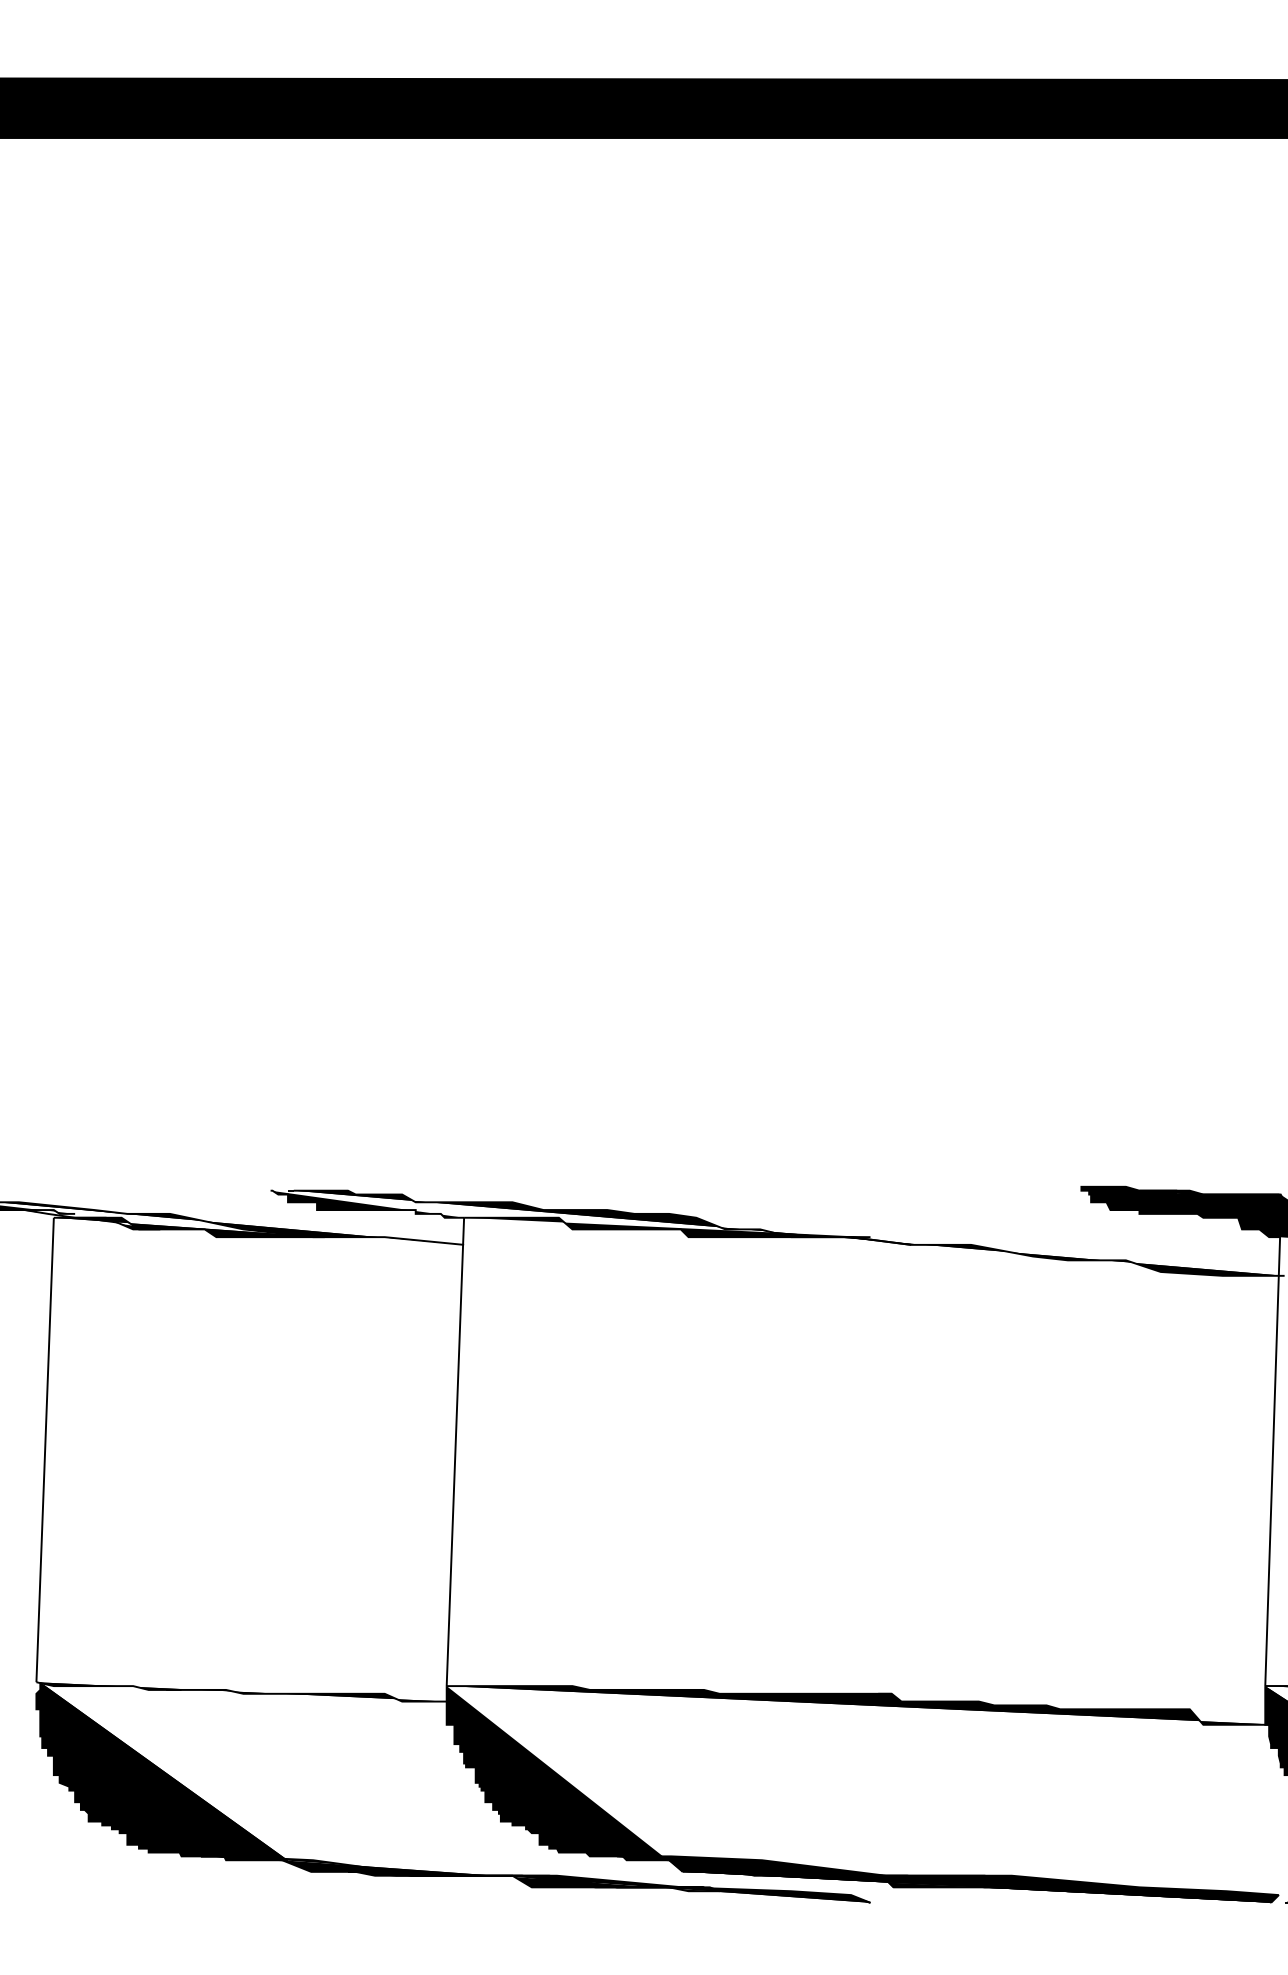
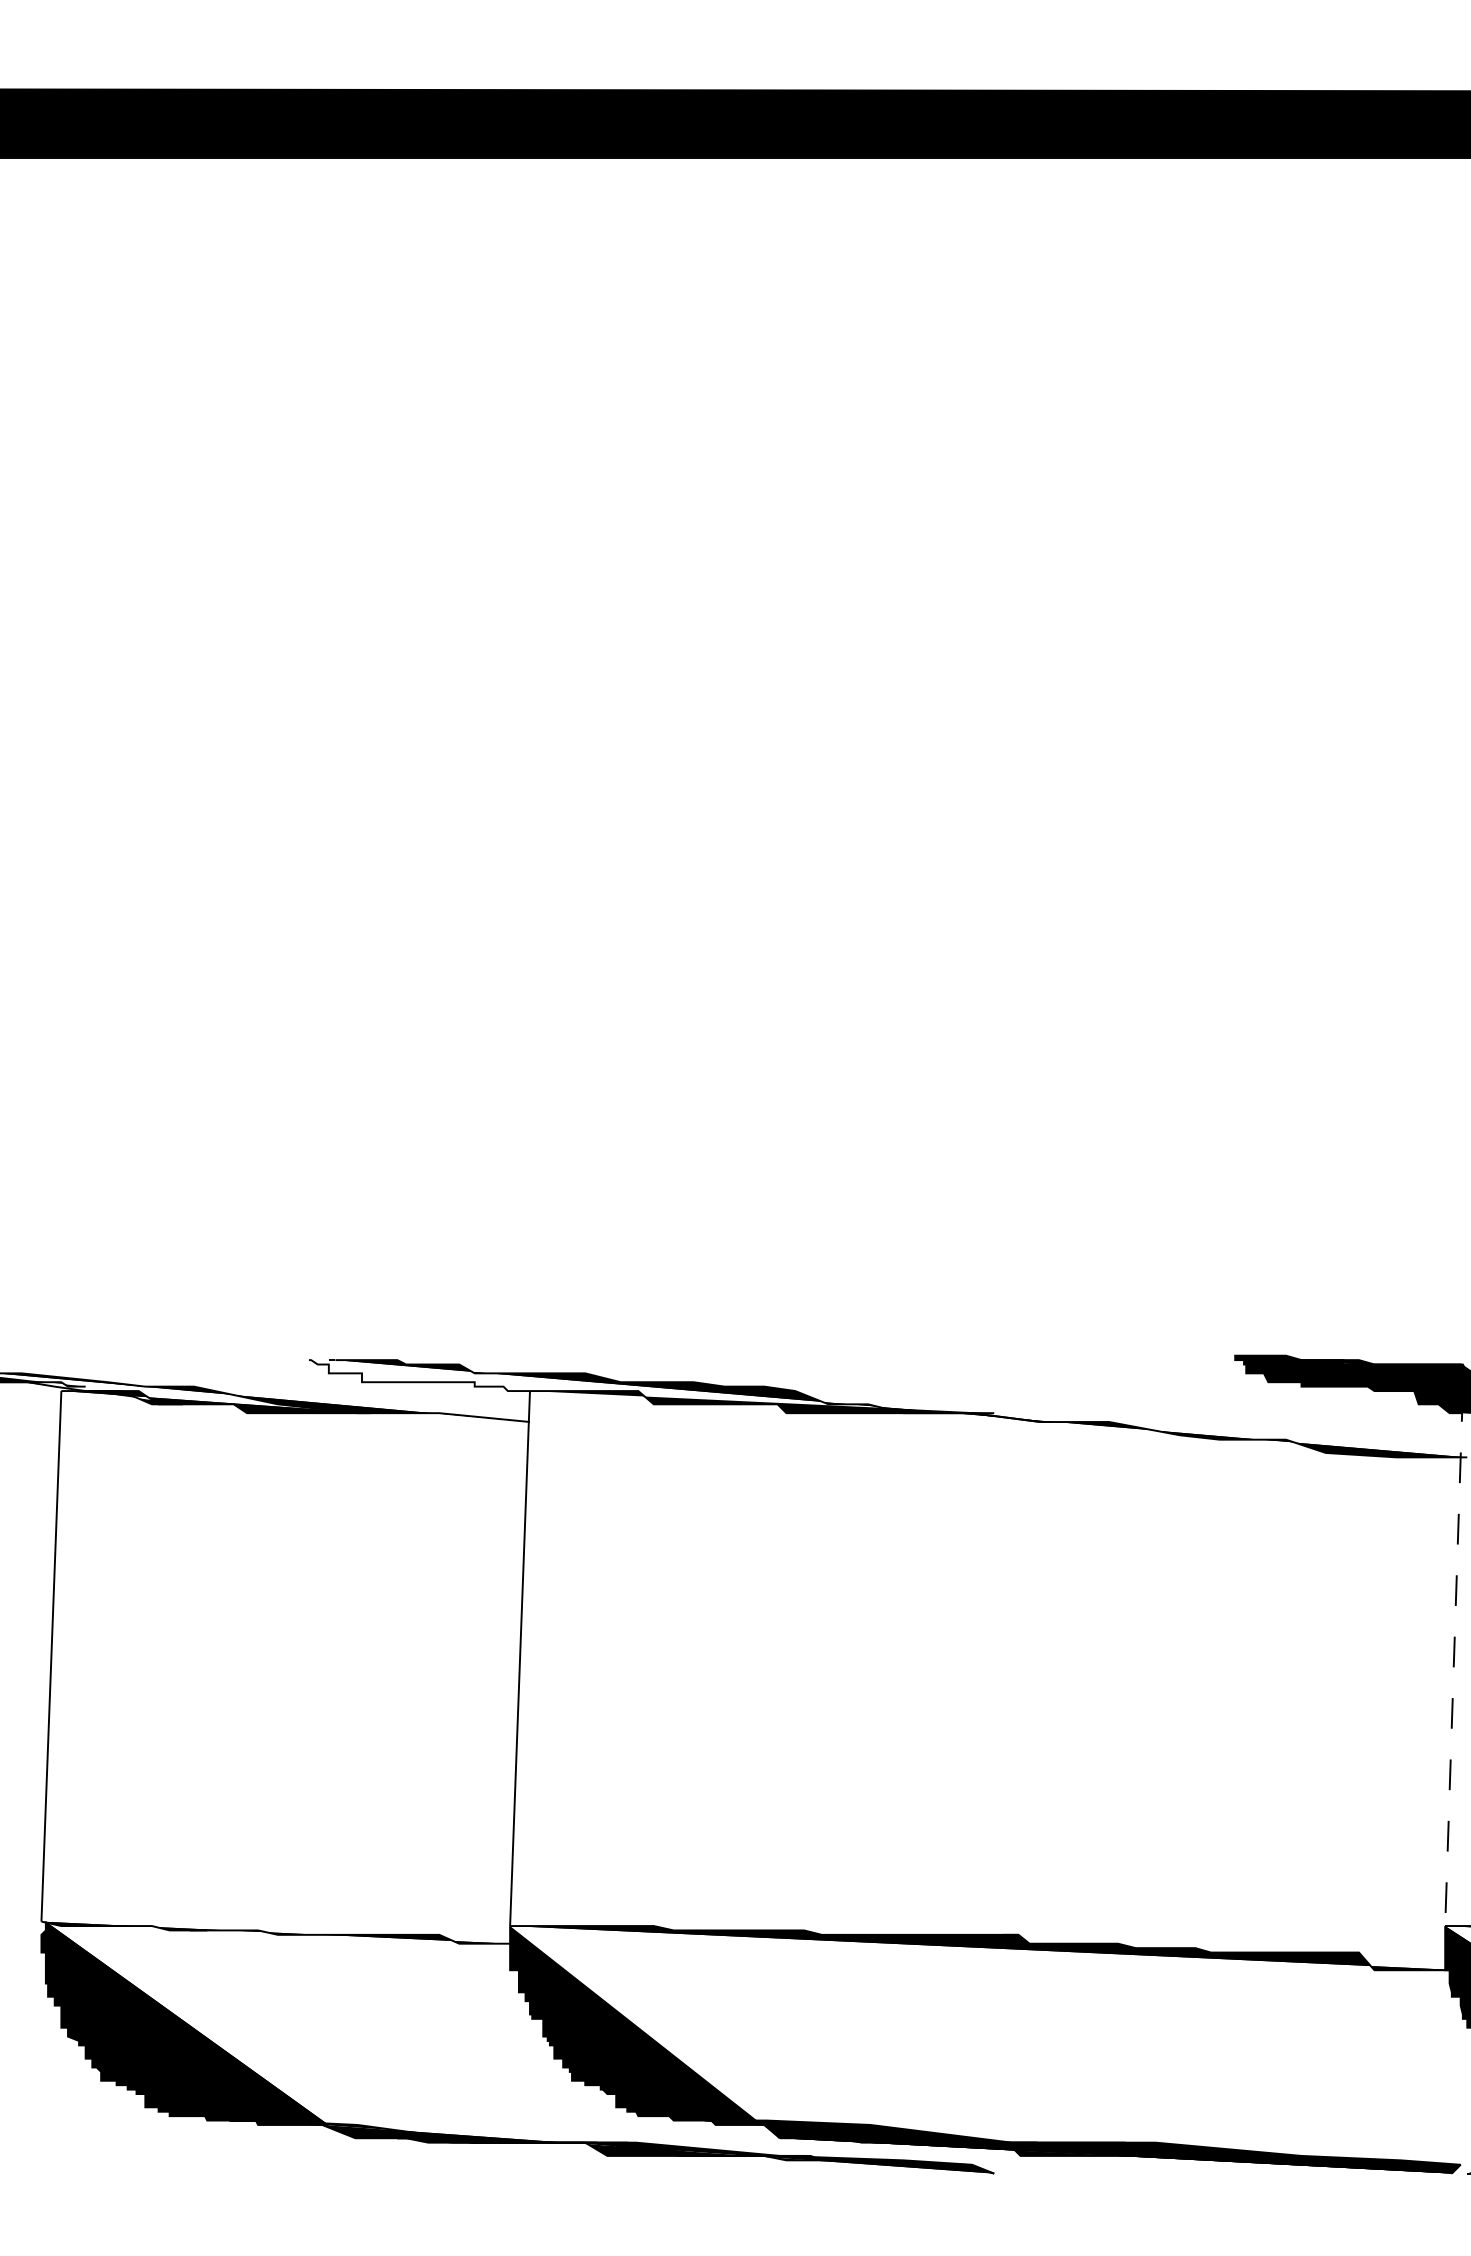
fill: (366, 1204) -> (418, 1375), removed
line: (1273, 1451) -> (1454, 1658), solid -> dashed

